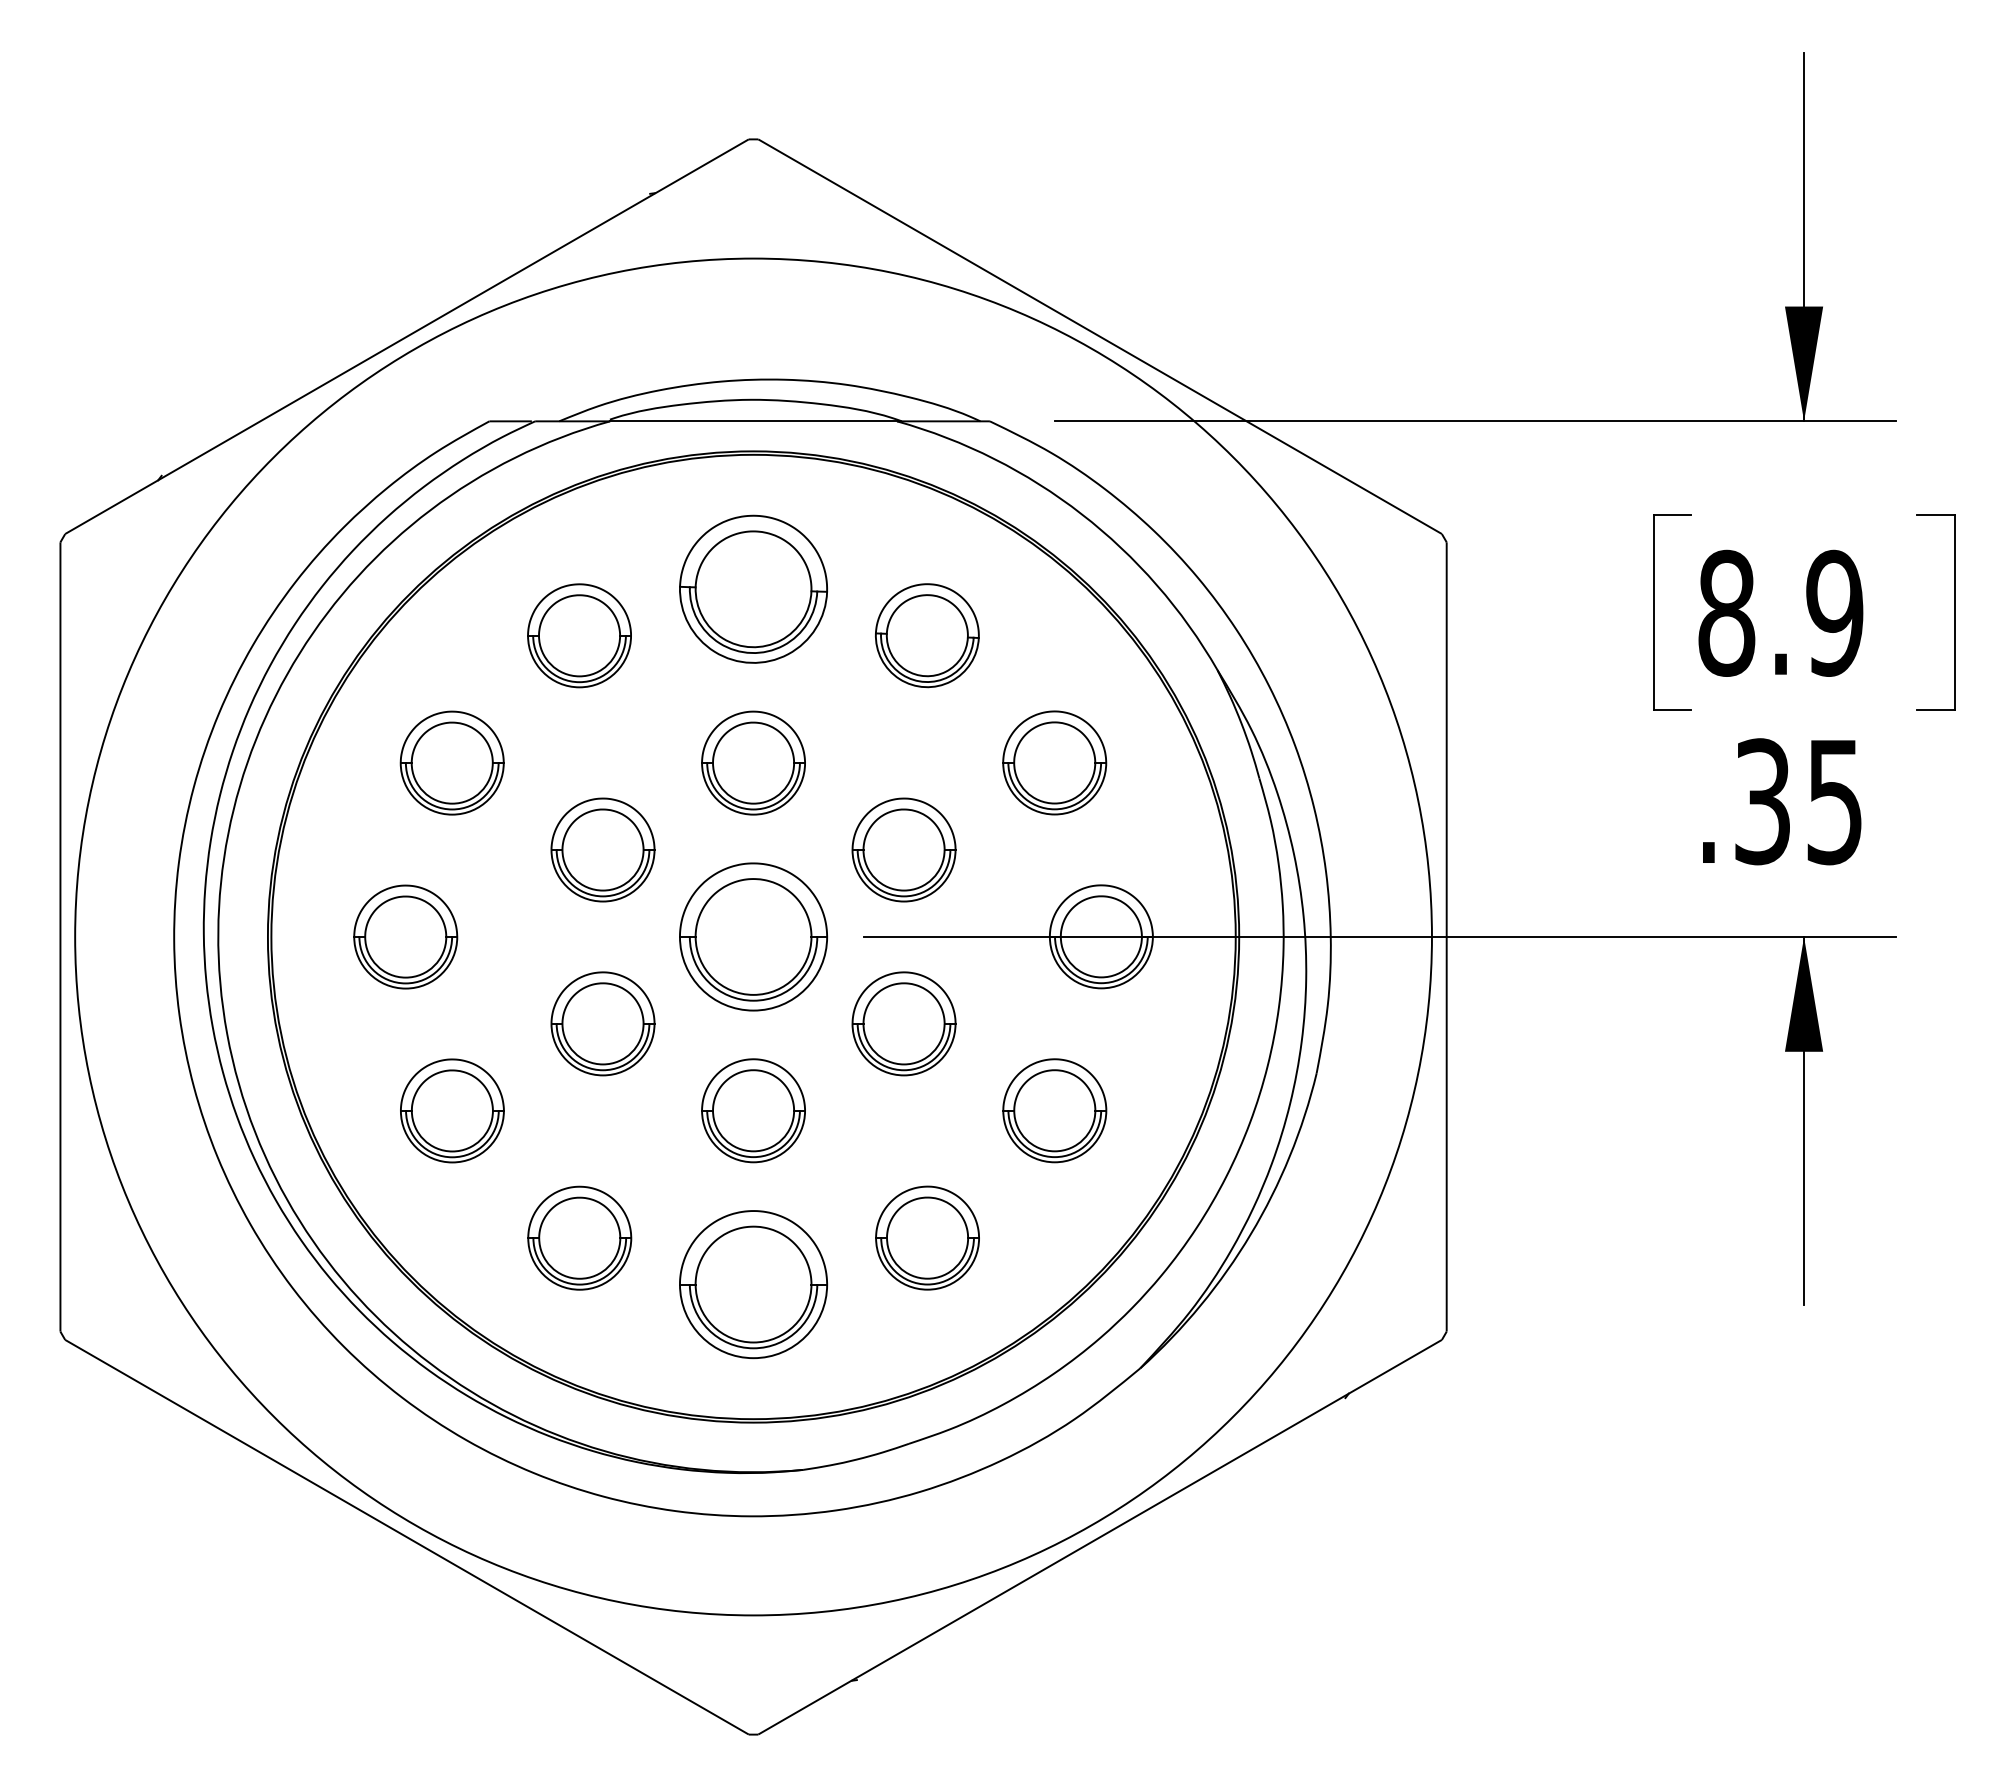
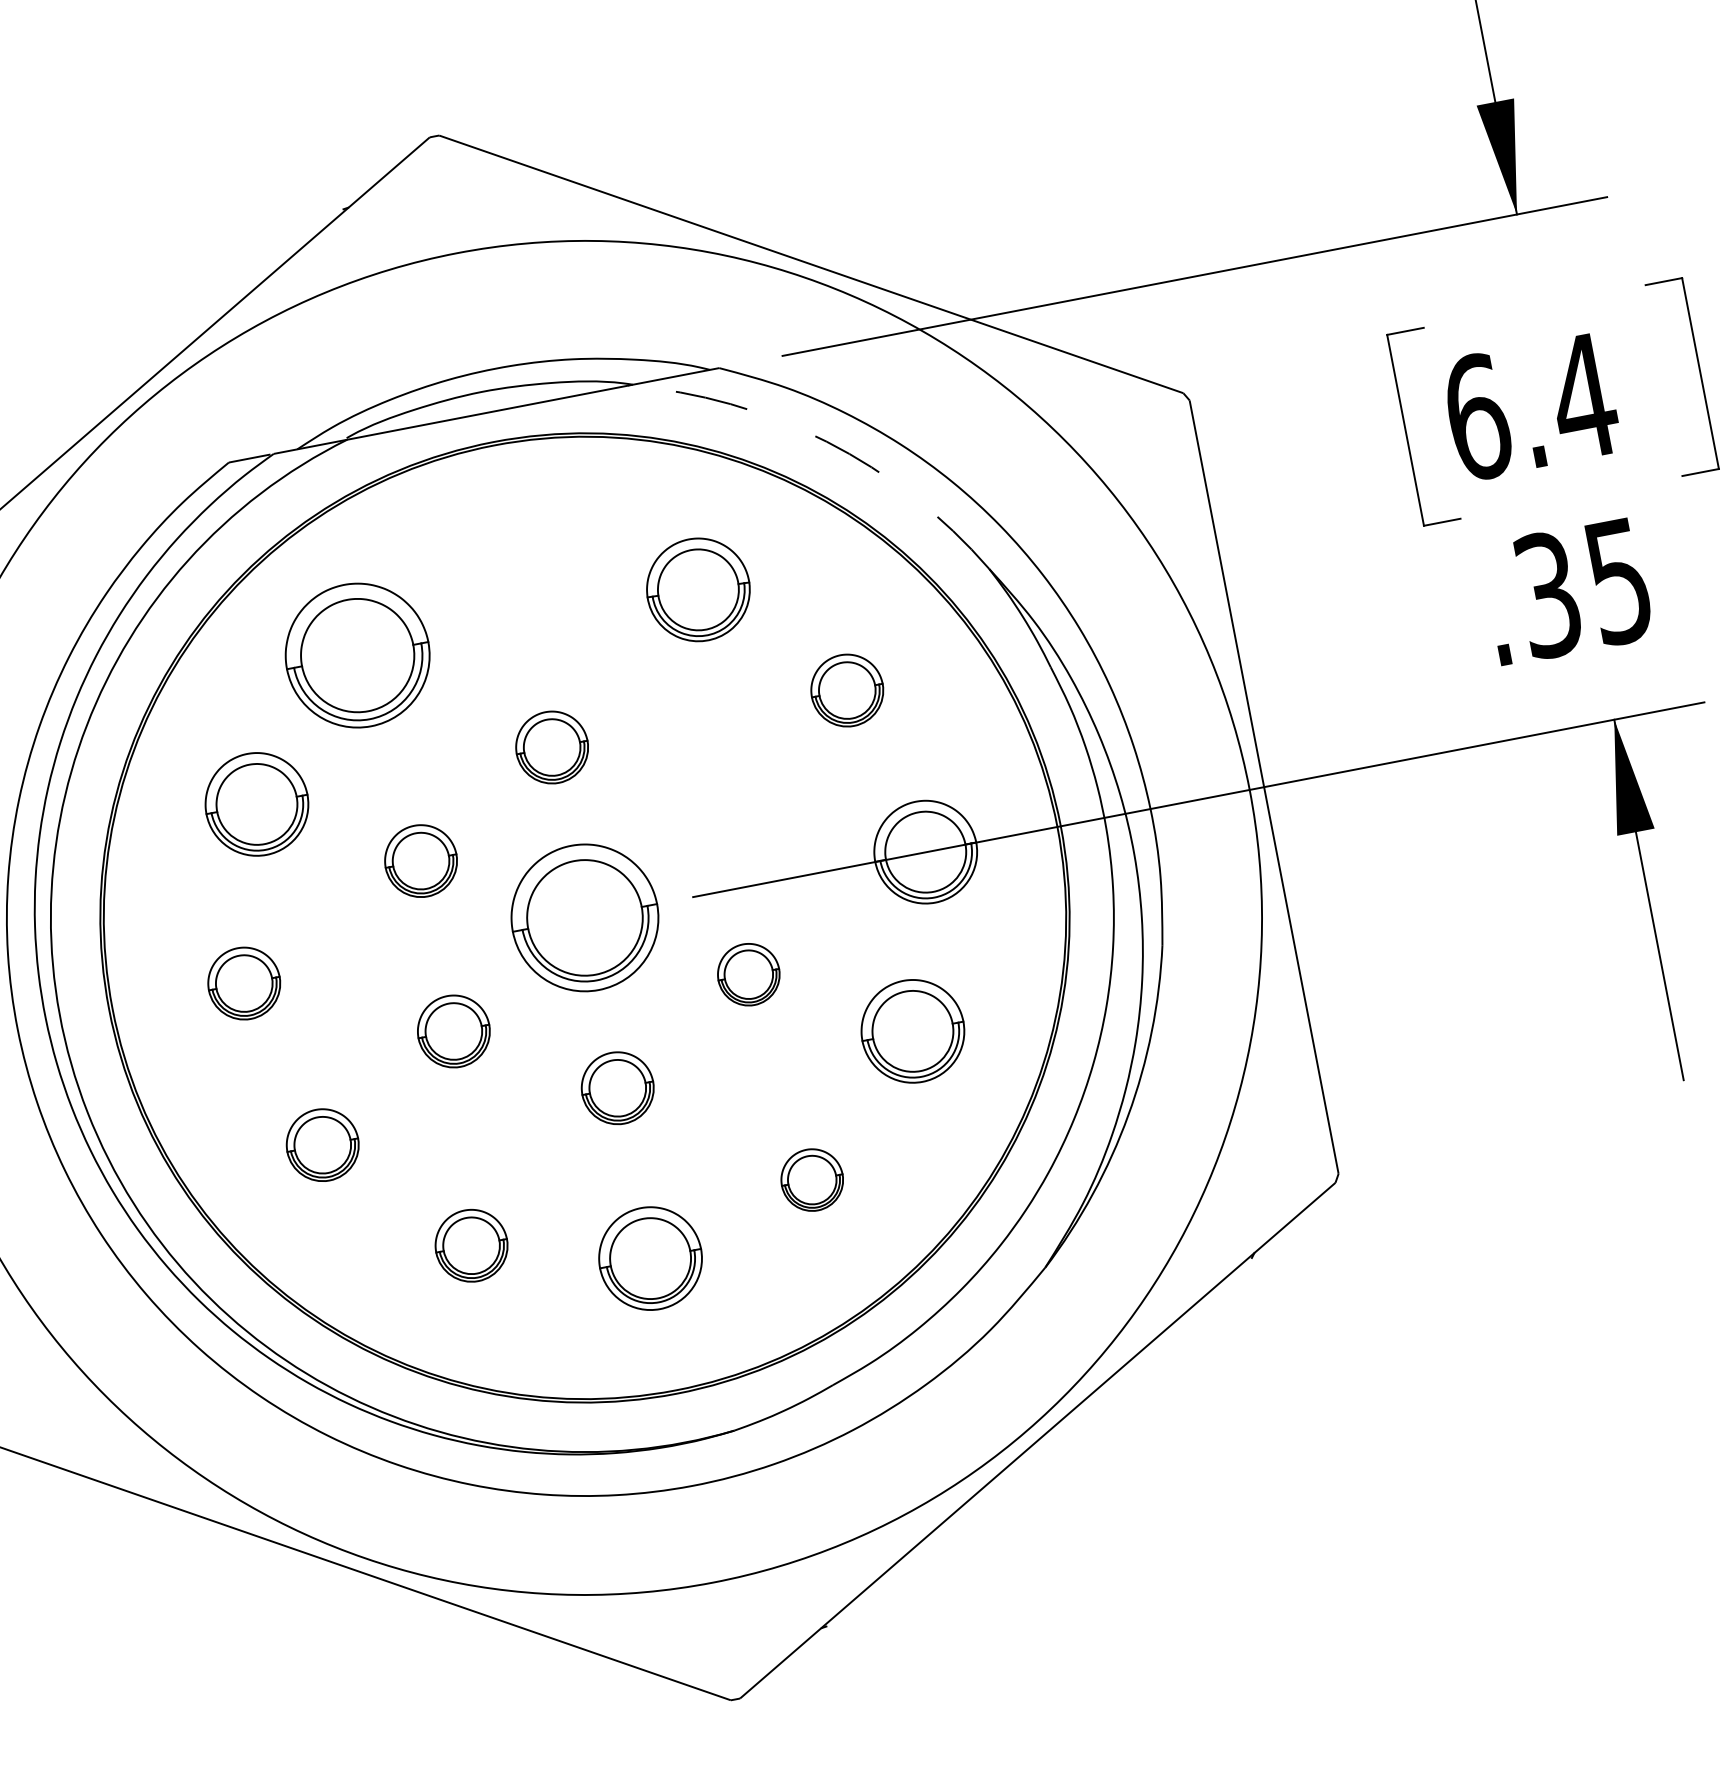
arc: (1081, 514) -> (826, 442), solid -> dashed
part: (753, 588) -> (519, 576), removed
text: (1781, 612) -> (1530, 406), 8.9 -> 6.4
part: (579, 635) -> (357, 655), size x1.4
part: (753, 762) -> (552, 746), size x0.7
part: (1054, 762) -> (846, 690), size x0.7
part: (602, 849) -> (420, 860), size x0.7
part: (903, 849) -> (715, 803), removed
part: (405, 936) -> (243, 983), size x0.7
part: (602, 1023) -> (453, 1031), size x0.7
part: (903, 1023) -> (748, 974), size x0.6
part: (452, 1110) -> (322, 1144), size x0.7
part: (753, 1110) -> (617, 1087), size x0.7
part: (579, 1237) -> (471, 1245), size x0.7
part: (927, 1237) -> (812, 1179), size x0.6
part: (753, 1284) -> (650, 1258), size x0.7

